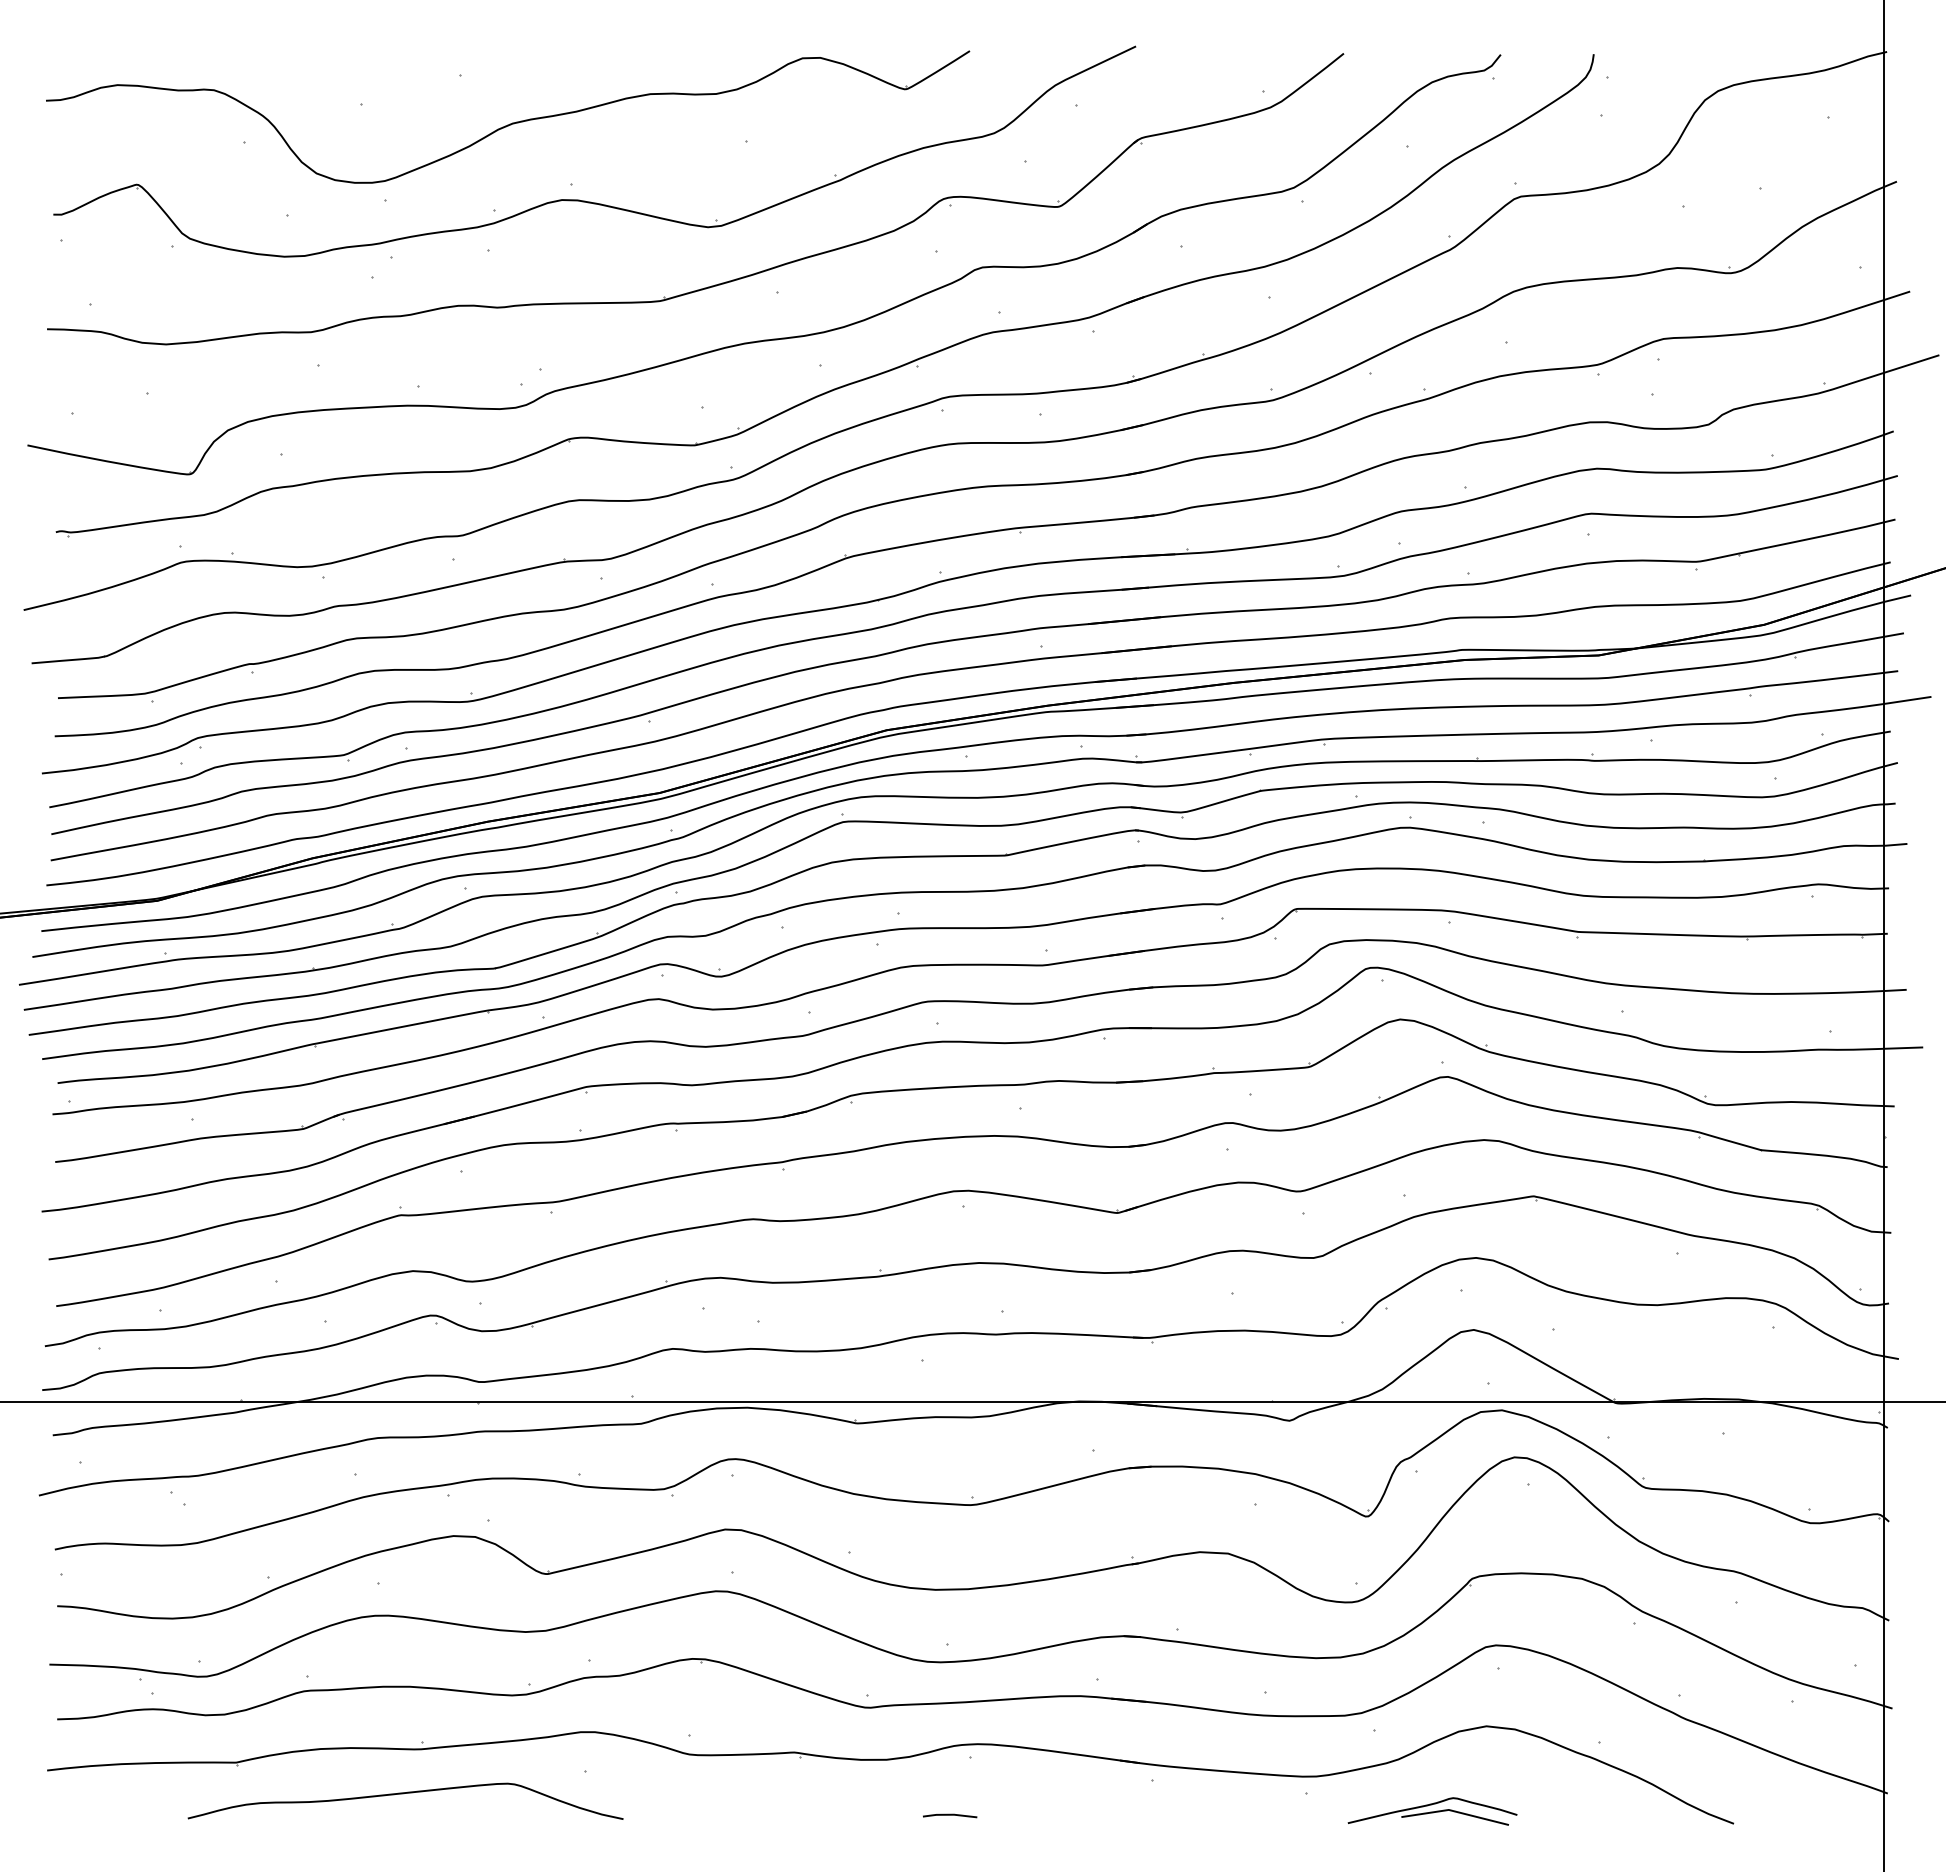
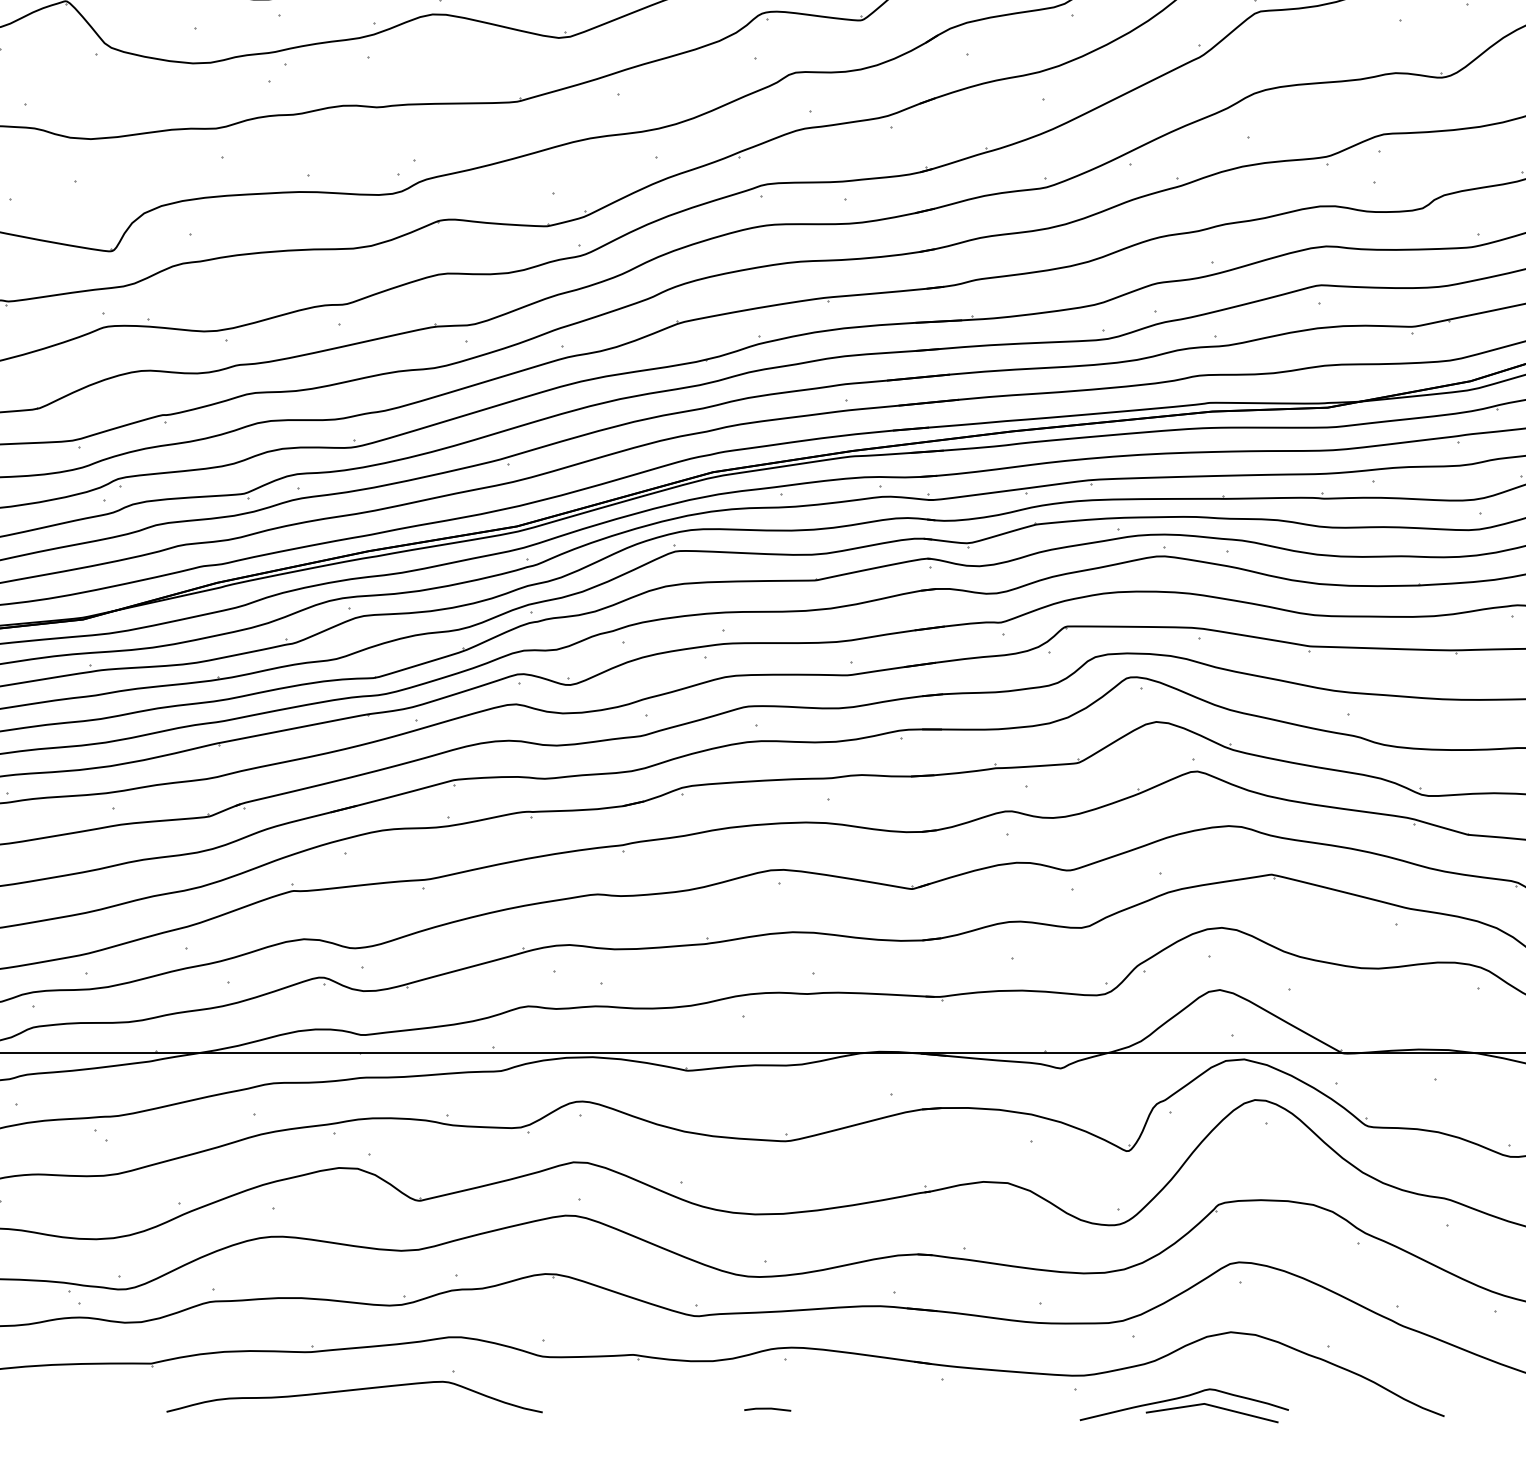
curve: (403, 1794) -> (352, 1391), moved
part: (1432, 1811) -> (1184, 1405), size x1.43

